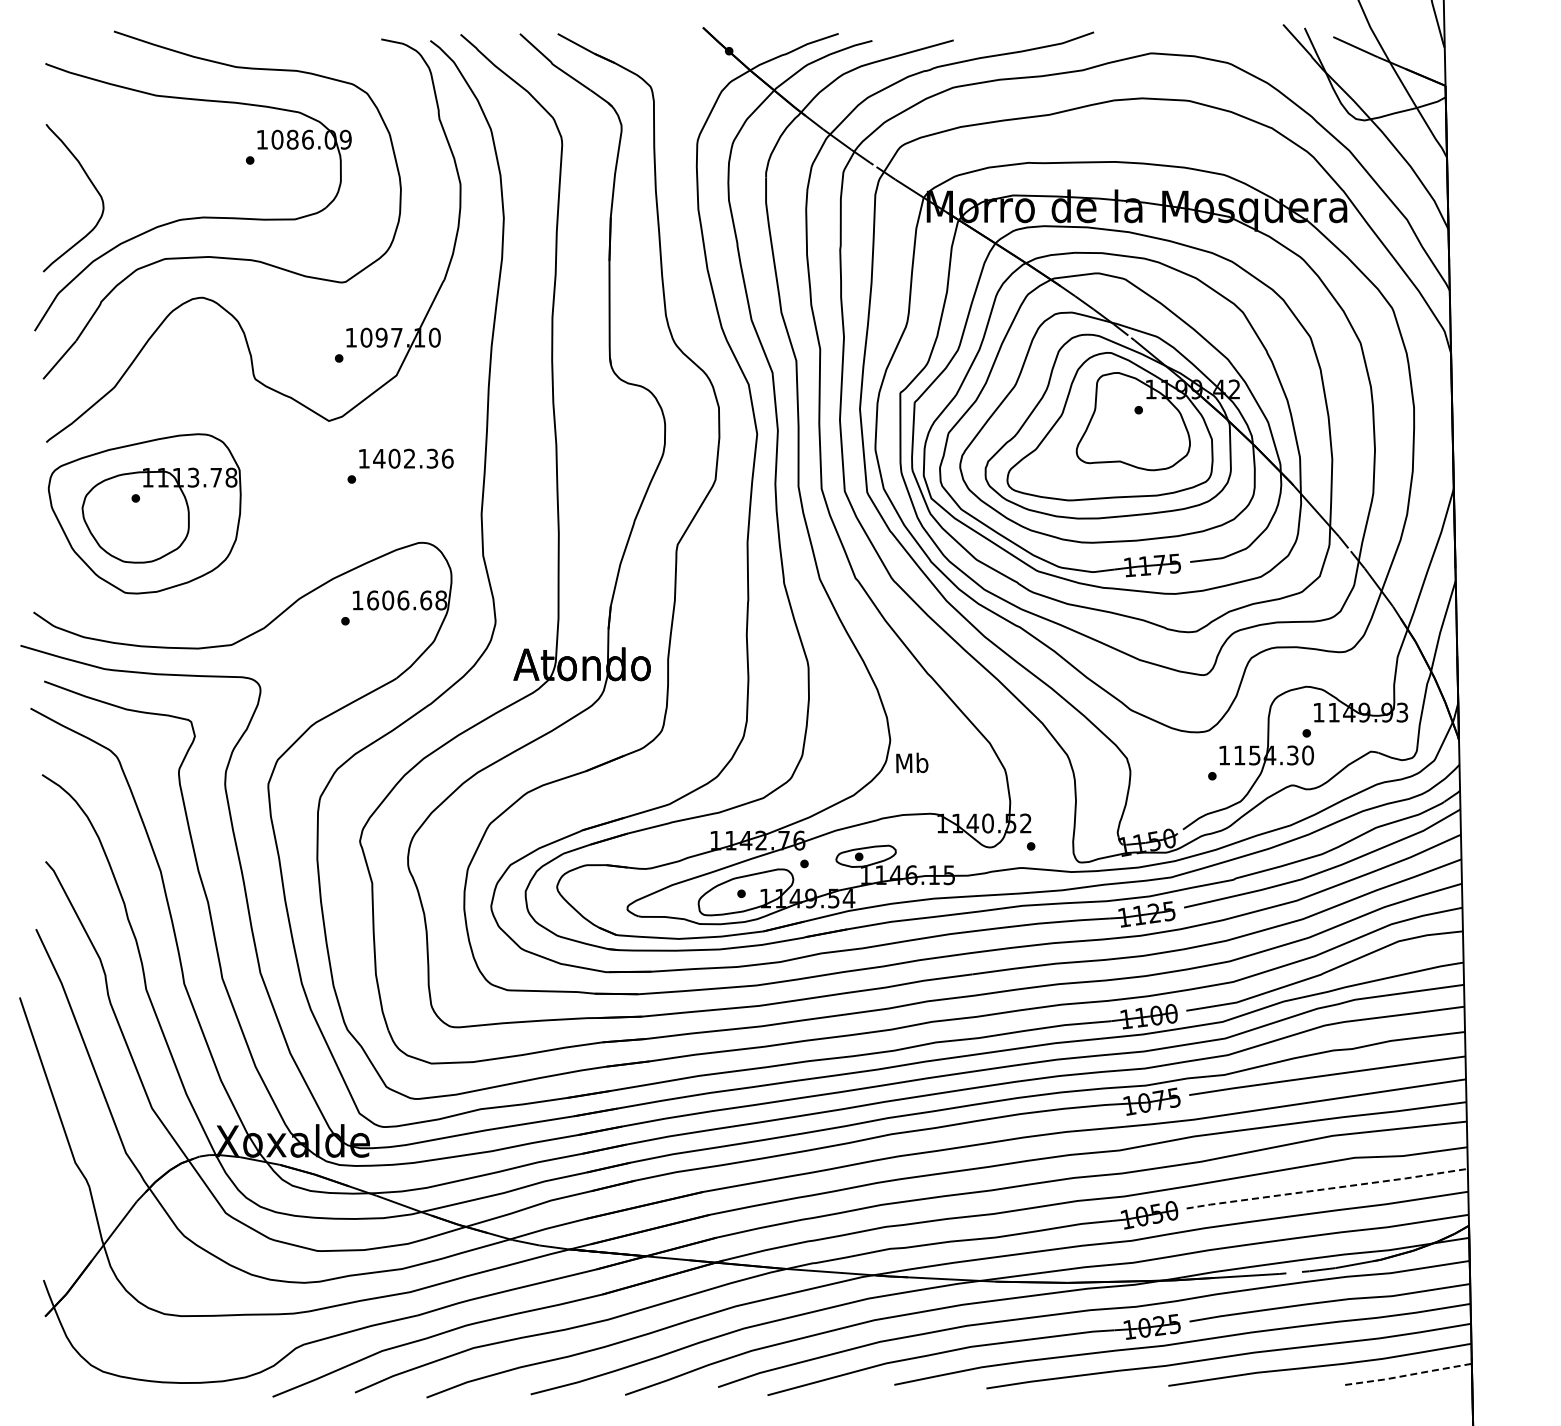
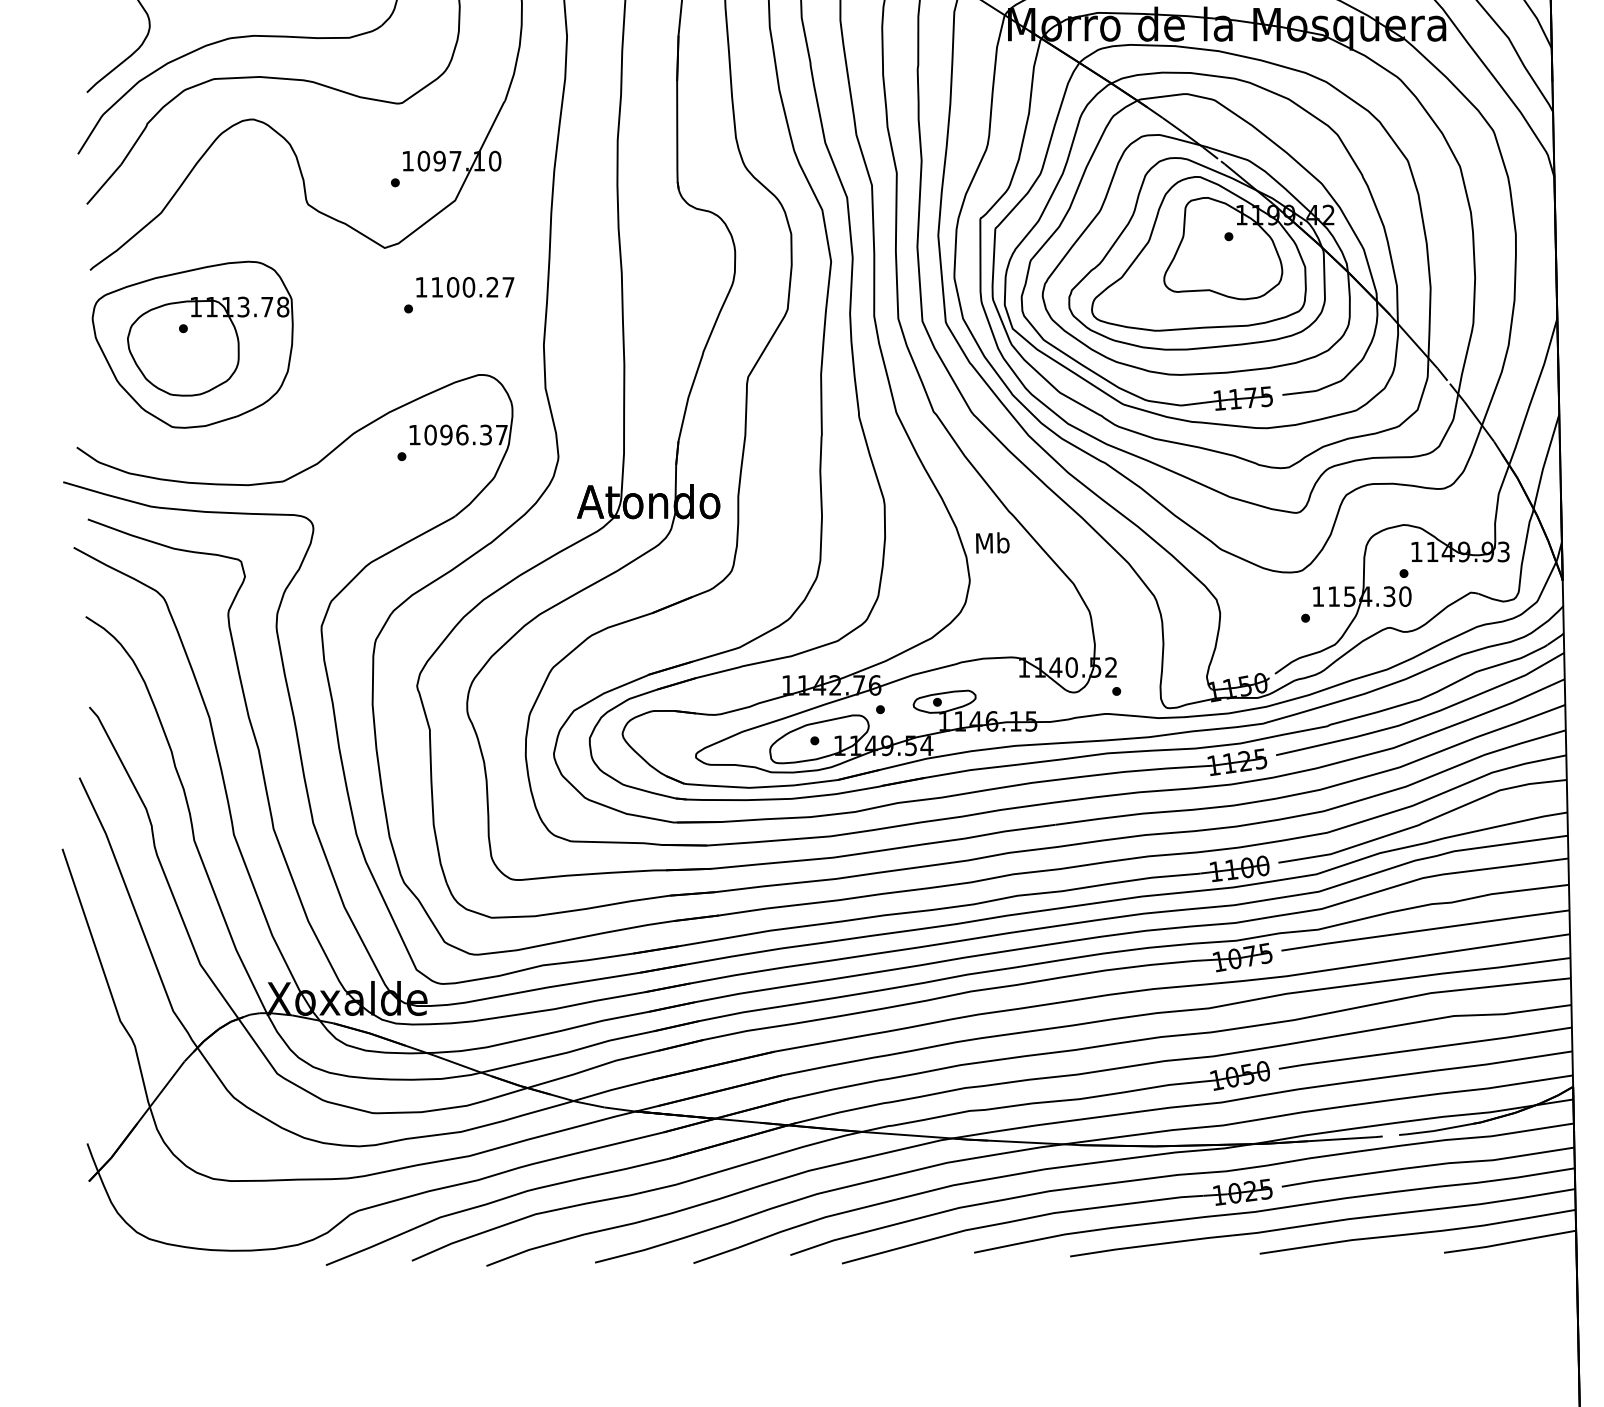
text: (413, 458) -> (472, 287), 1402.36 -> 1100.27
text: (407, 600) -> (466, 435), 1606.68 -> 1096.37
text: (912, 762) -> (993, 542), moved
line: (1327, 1188) -> (1425, 1048), dashed -> solid
line: (1408, 1375) -> (1510, 1242), dashed -> solid

